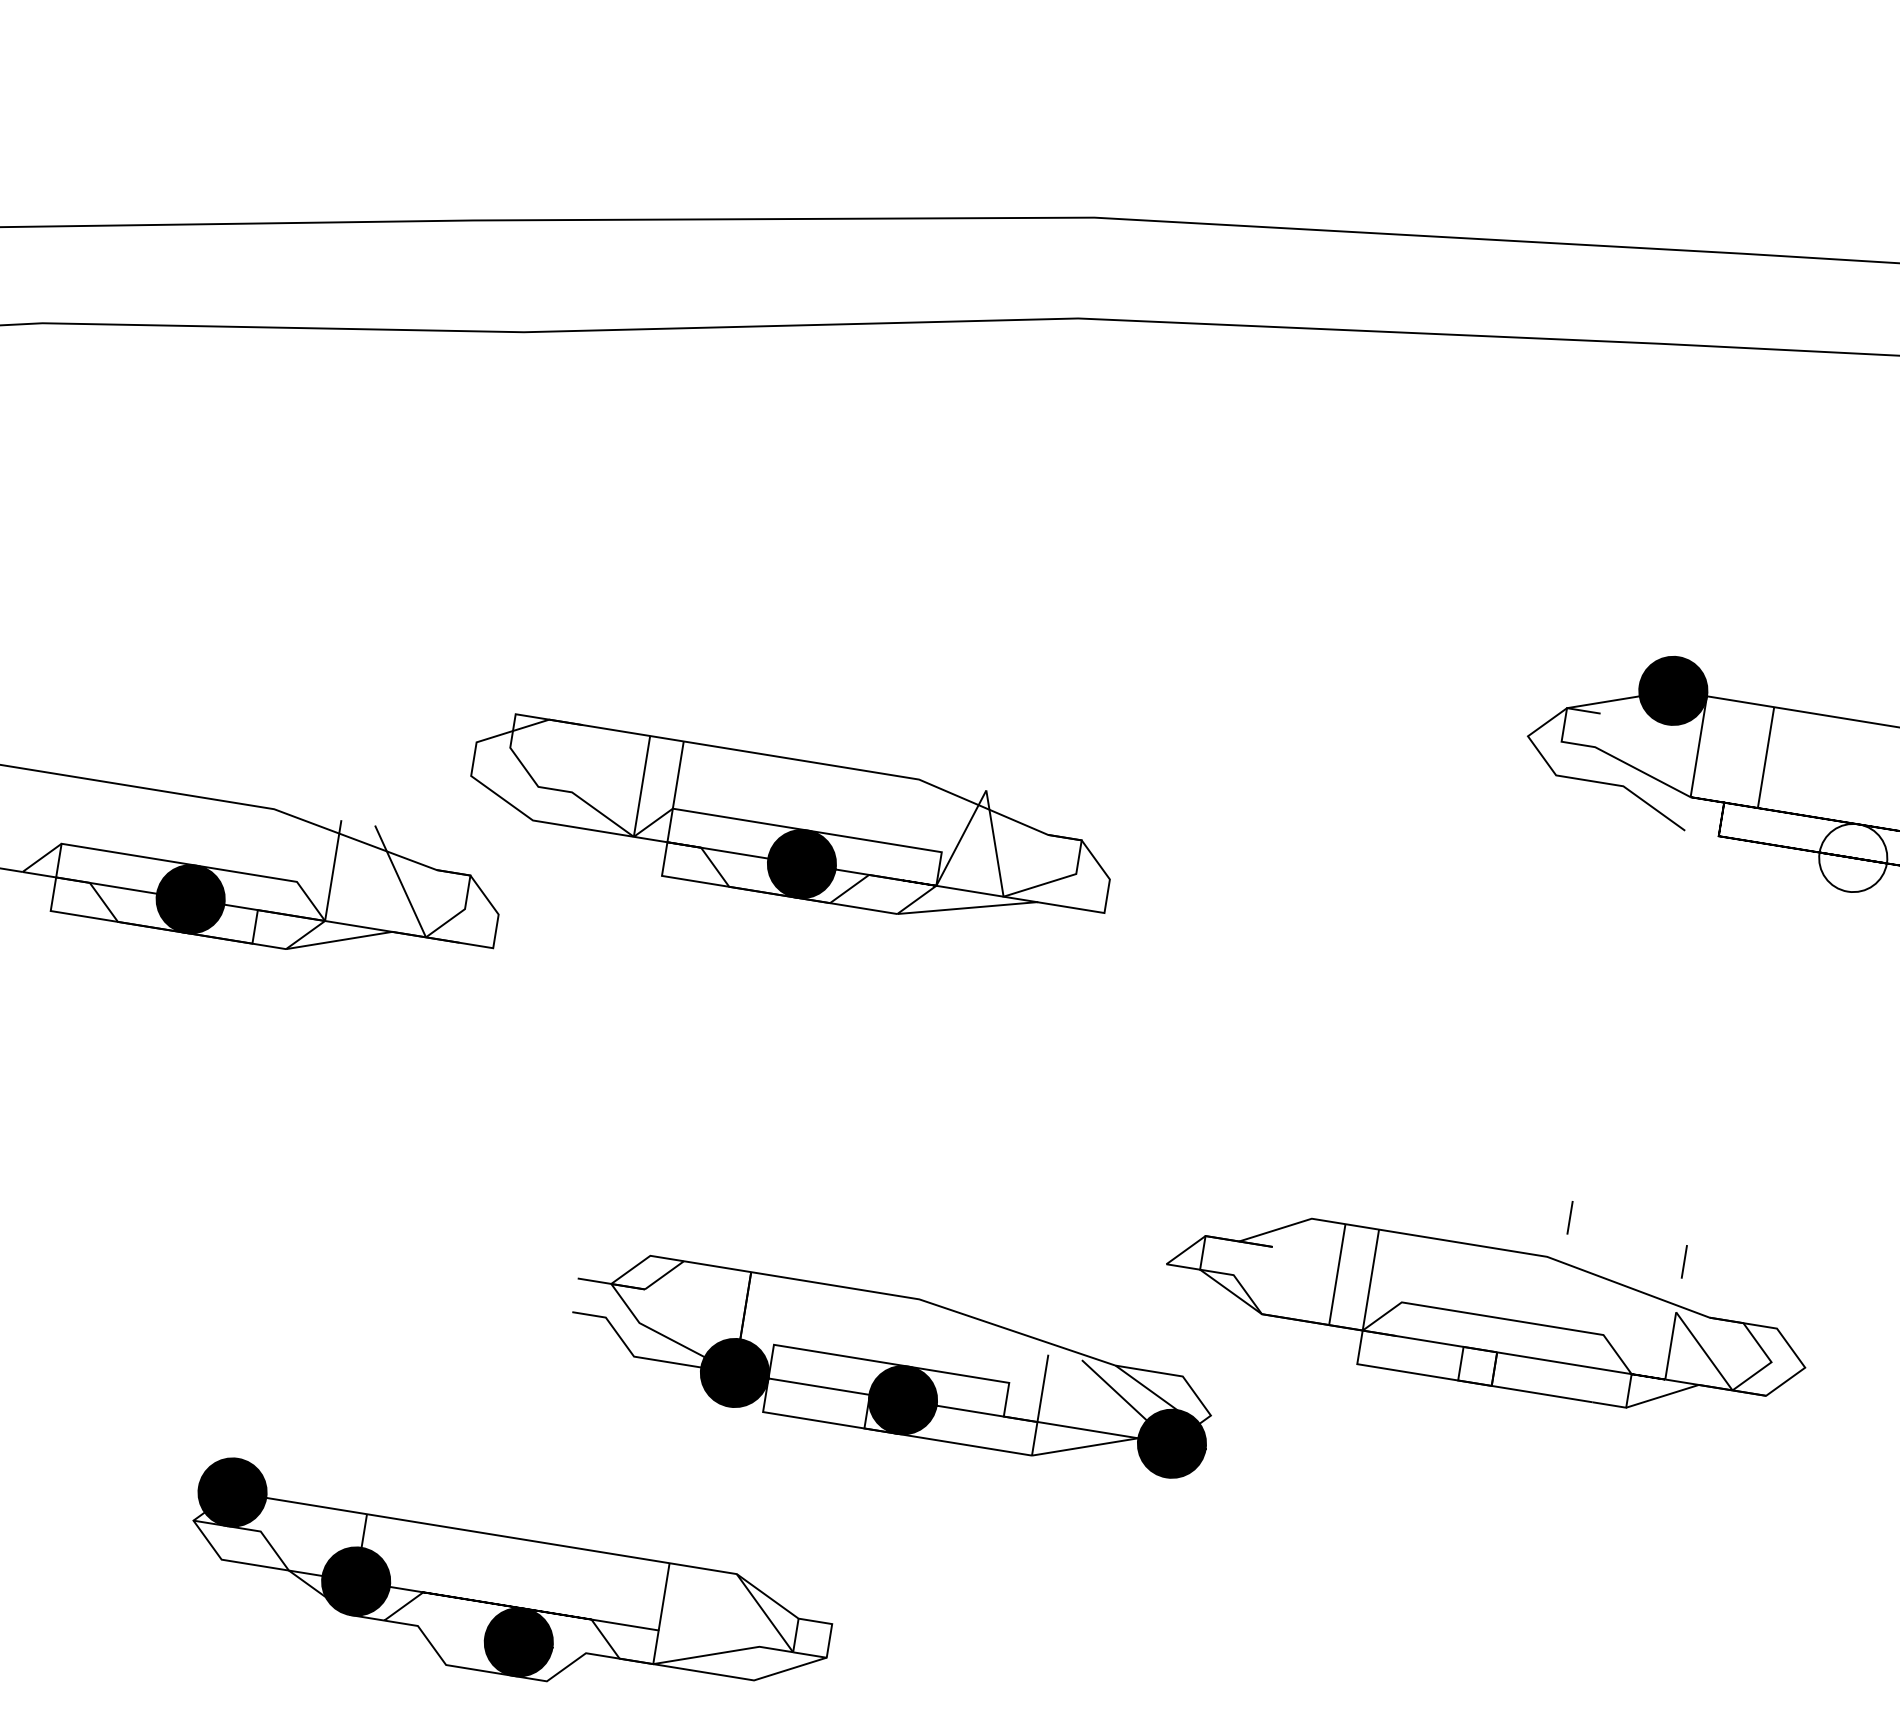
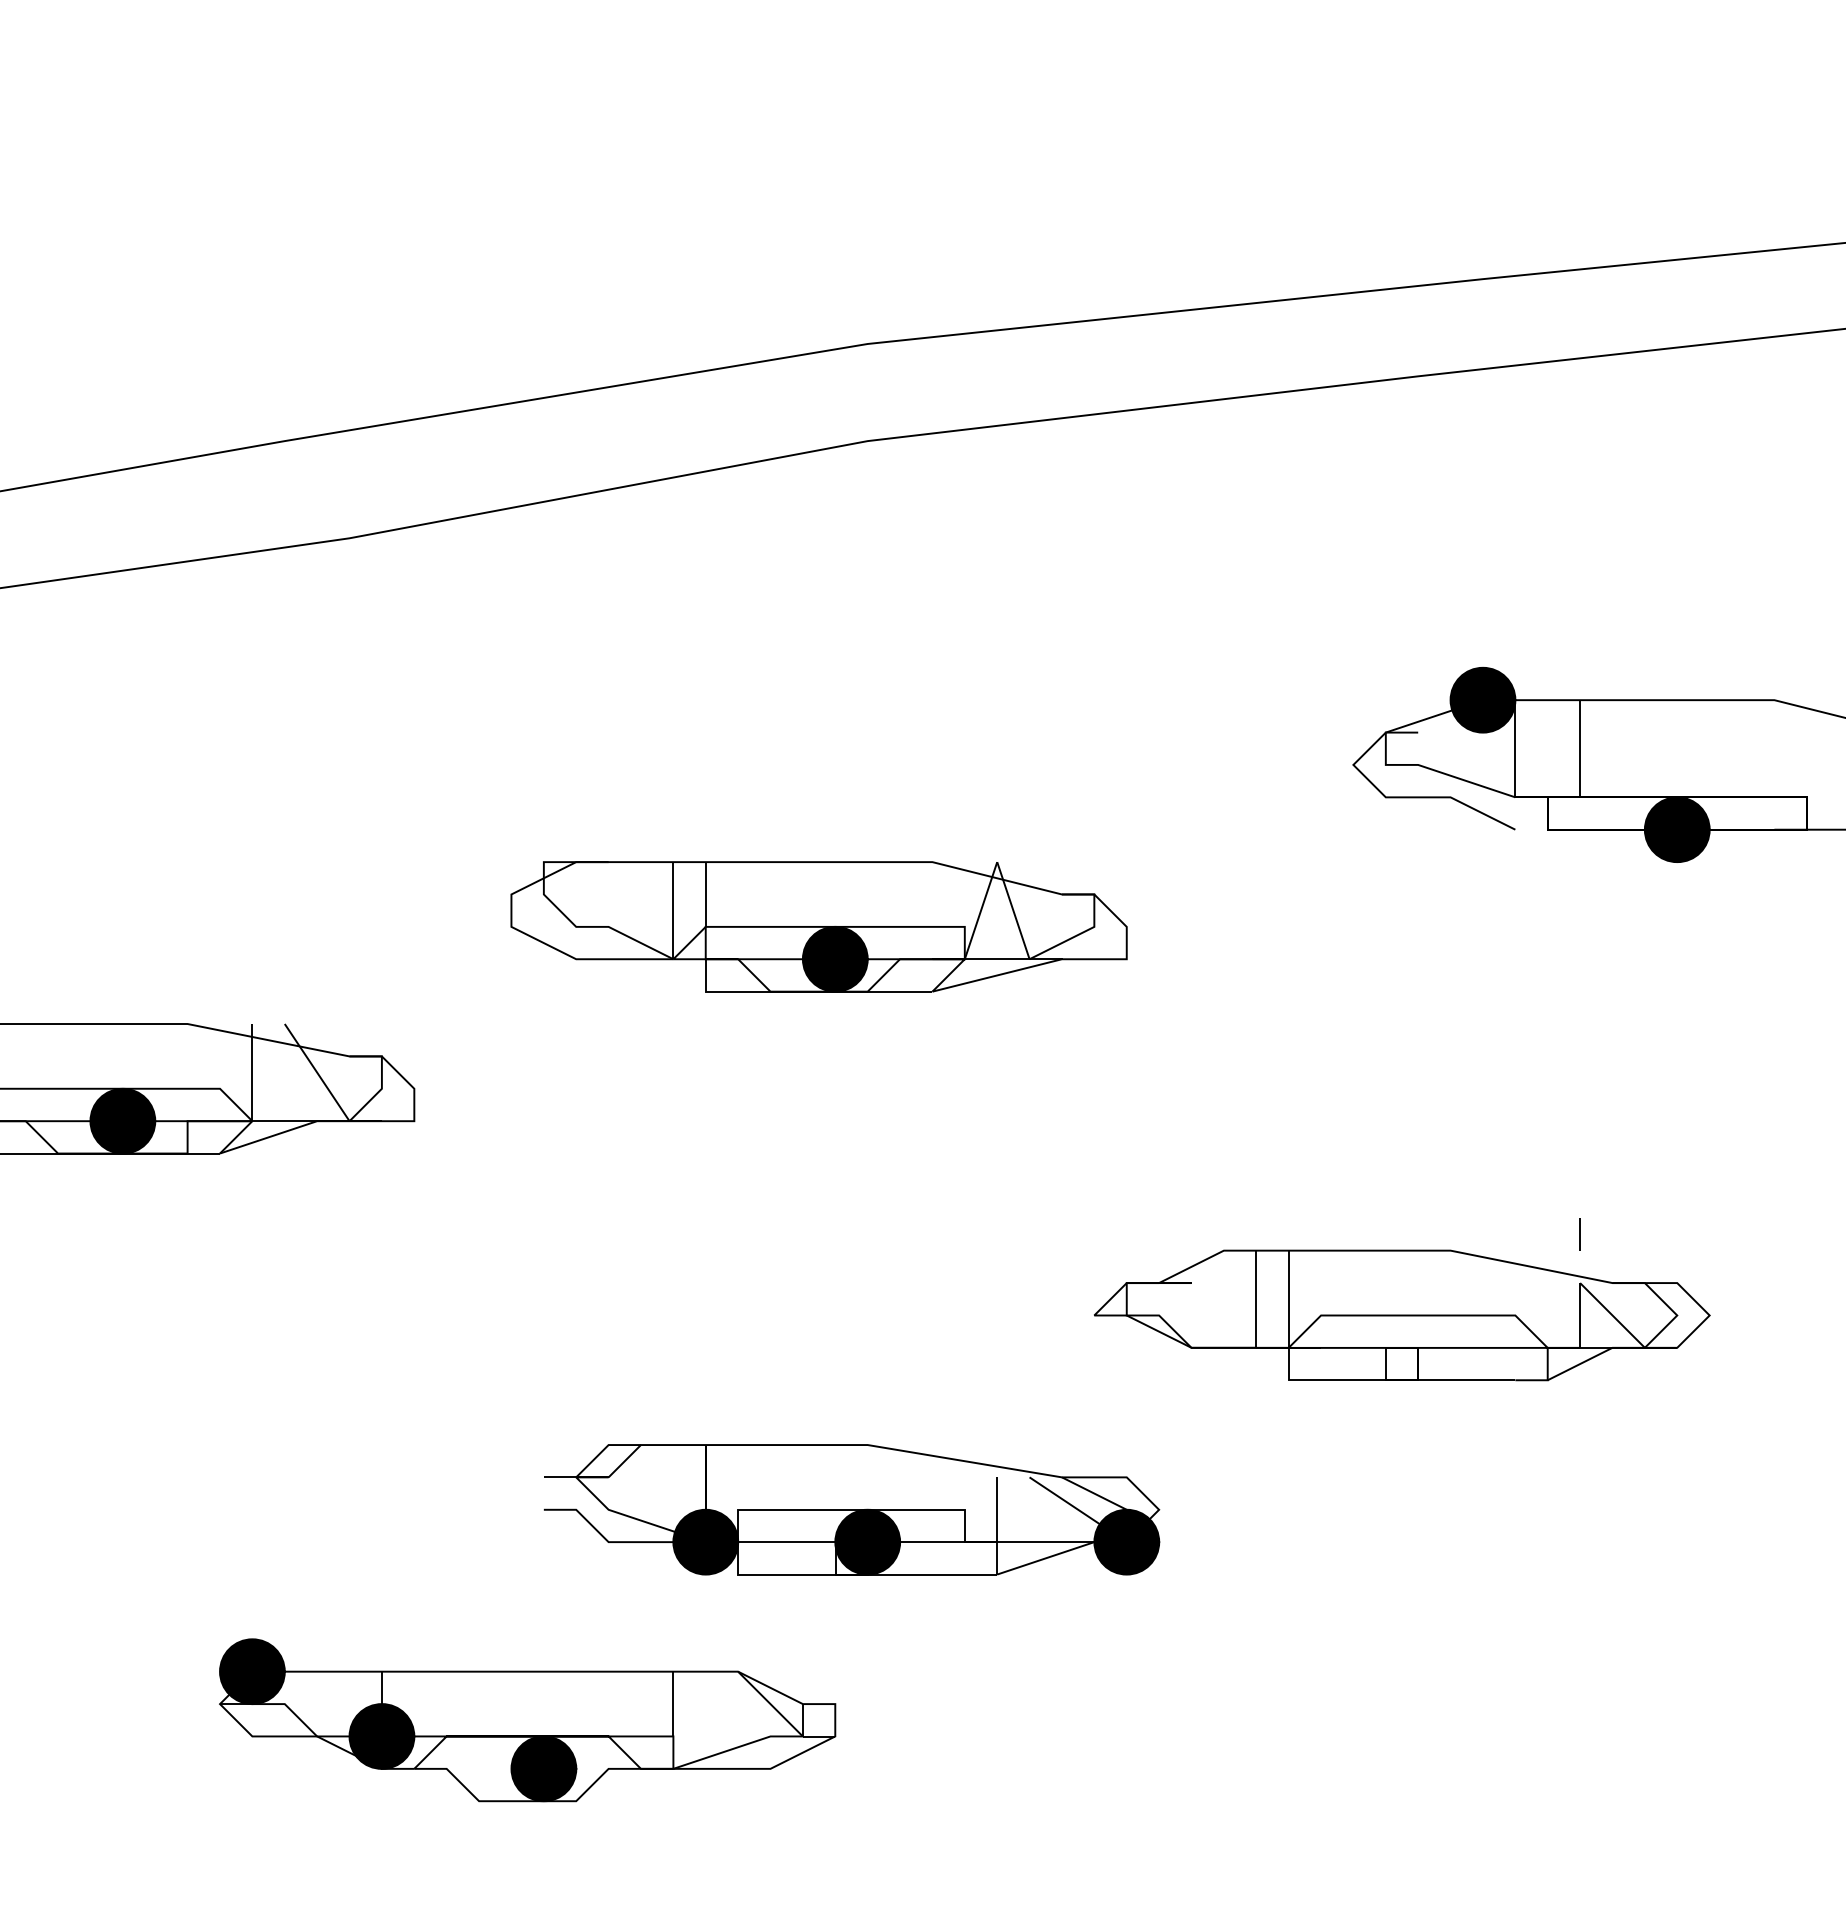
part: (789, 827) -> (818, 926), moved
fill: (1852, 857) -> (1676, 829), added
line: (1569, 1217) -> (1465, 1210), removed
part: (891, 1363) -> (851, 1509), moved

